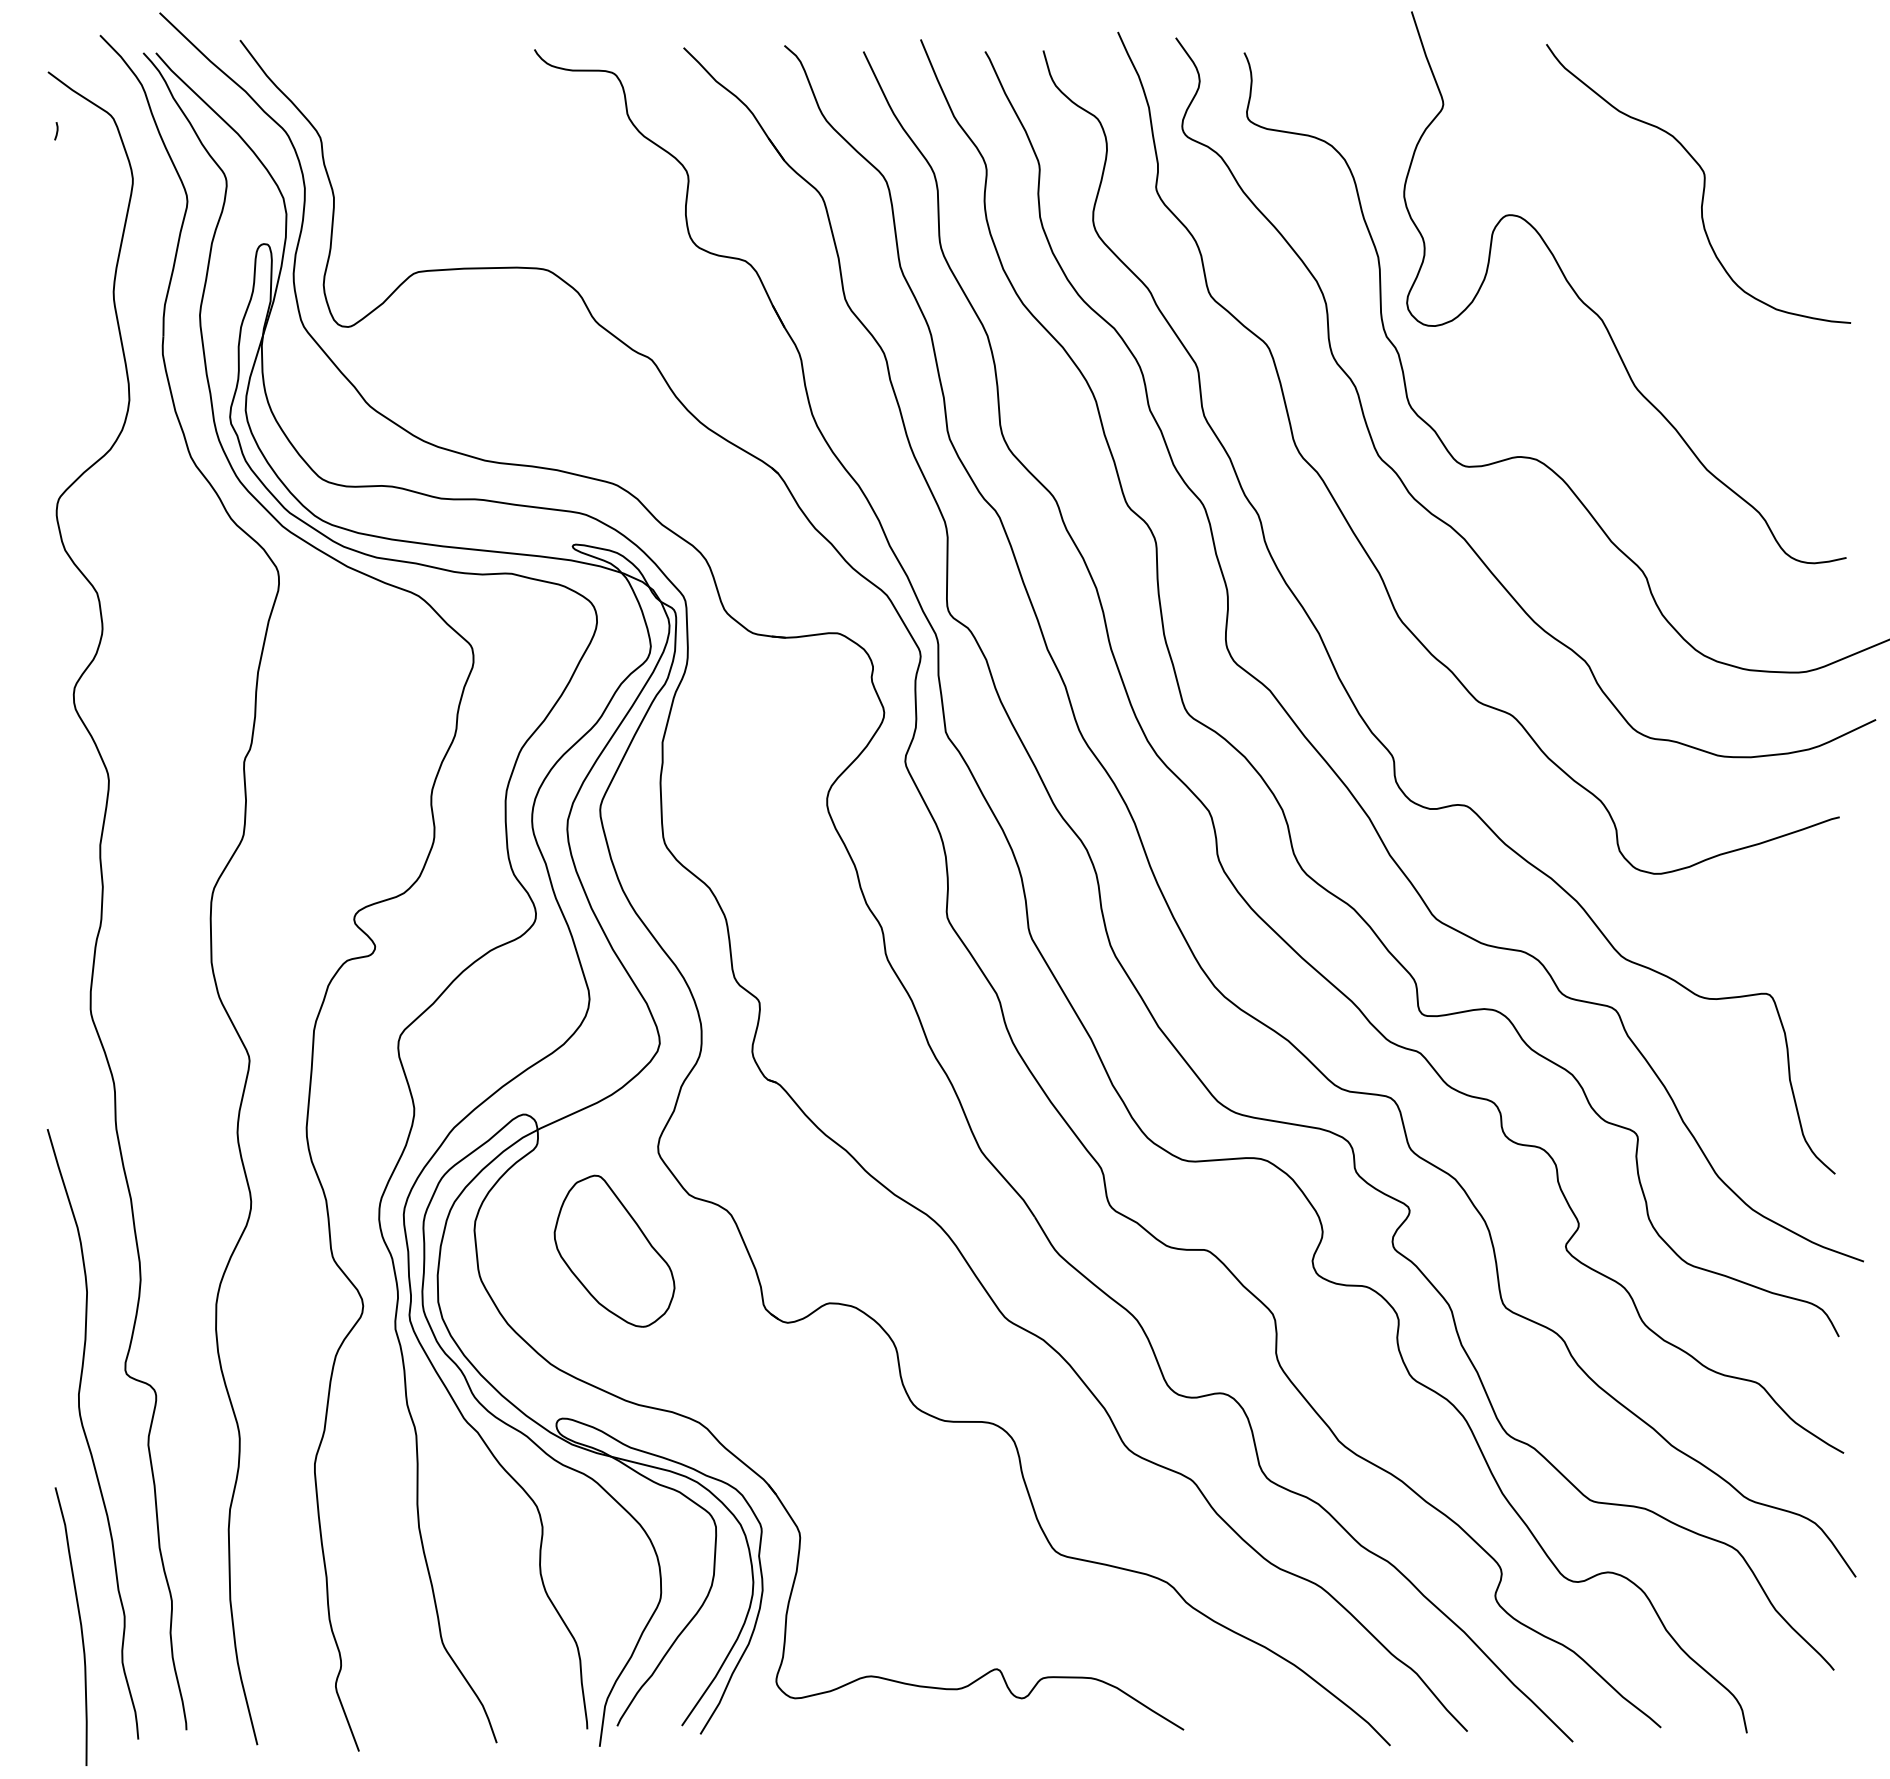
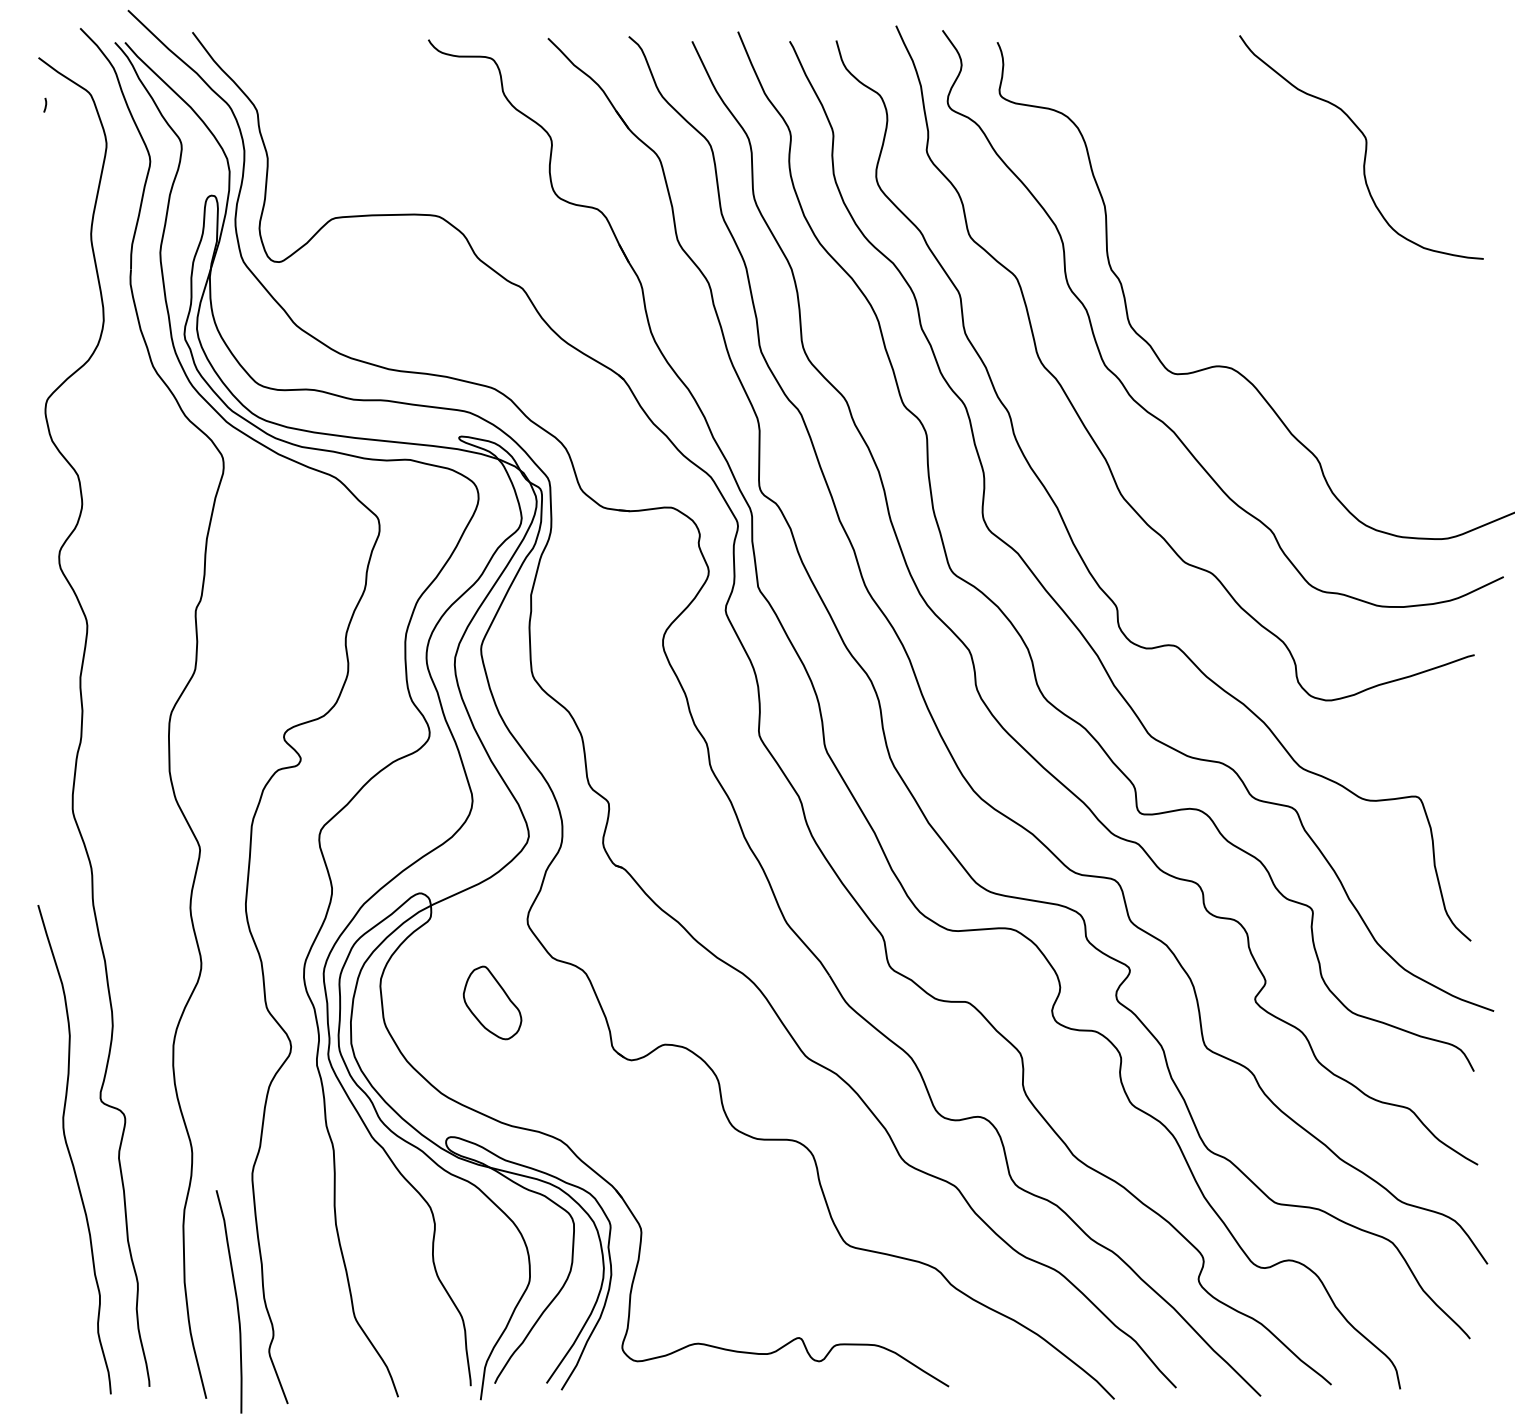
curve: (1597, 313) -> (1280, 251), removed
part: (614, 1250) -> (492, 1002), size x0.6
curve: (79, 1622) -> (235, 1298), moved

